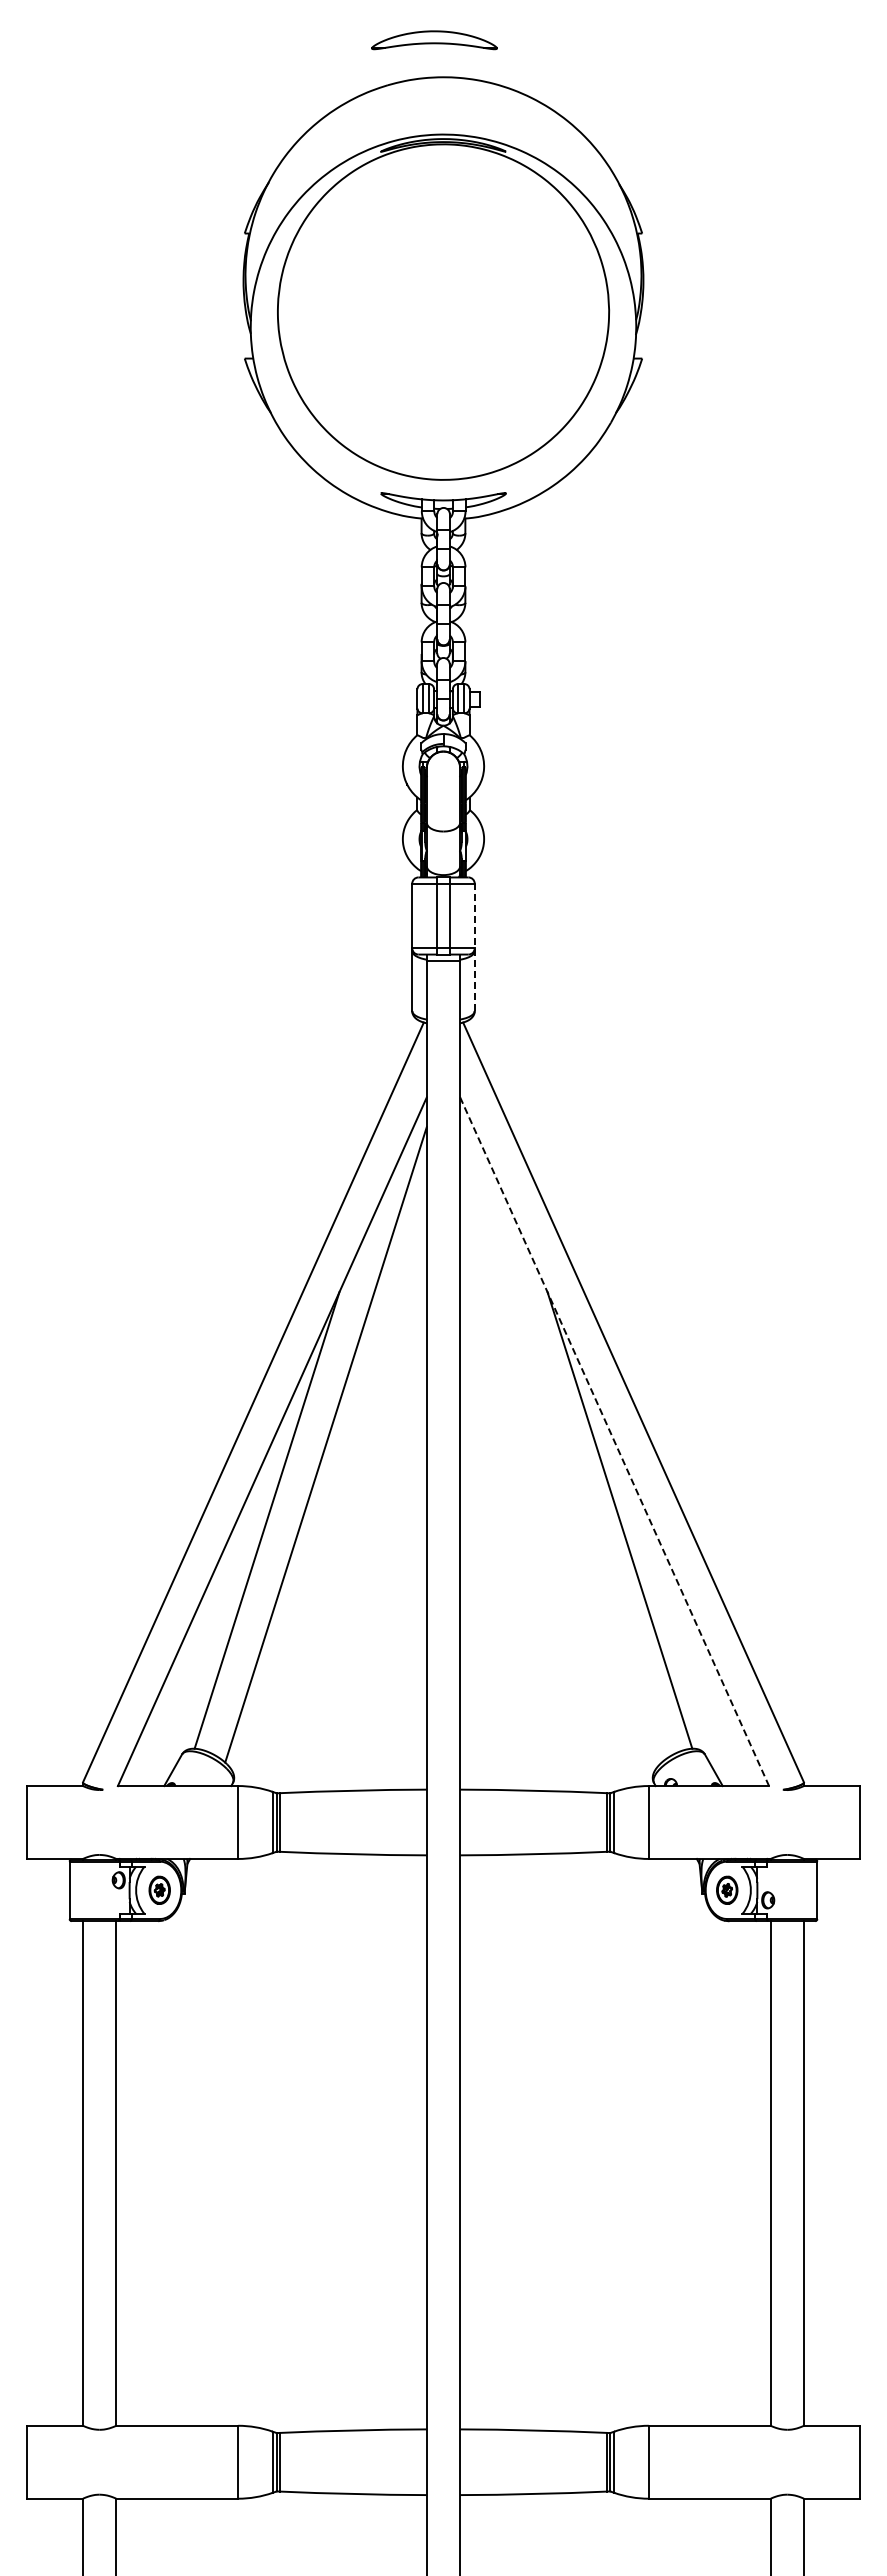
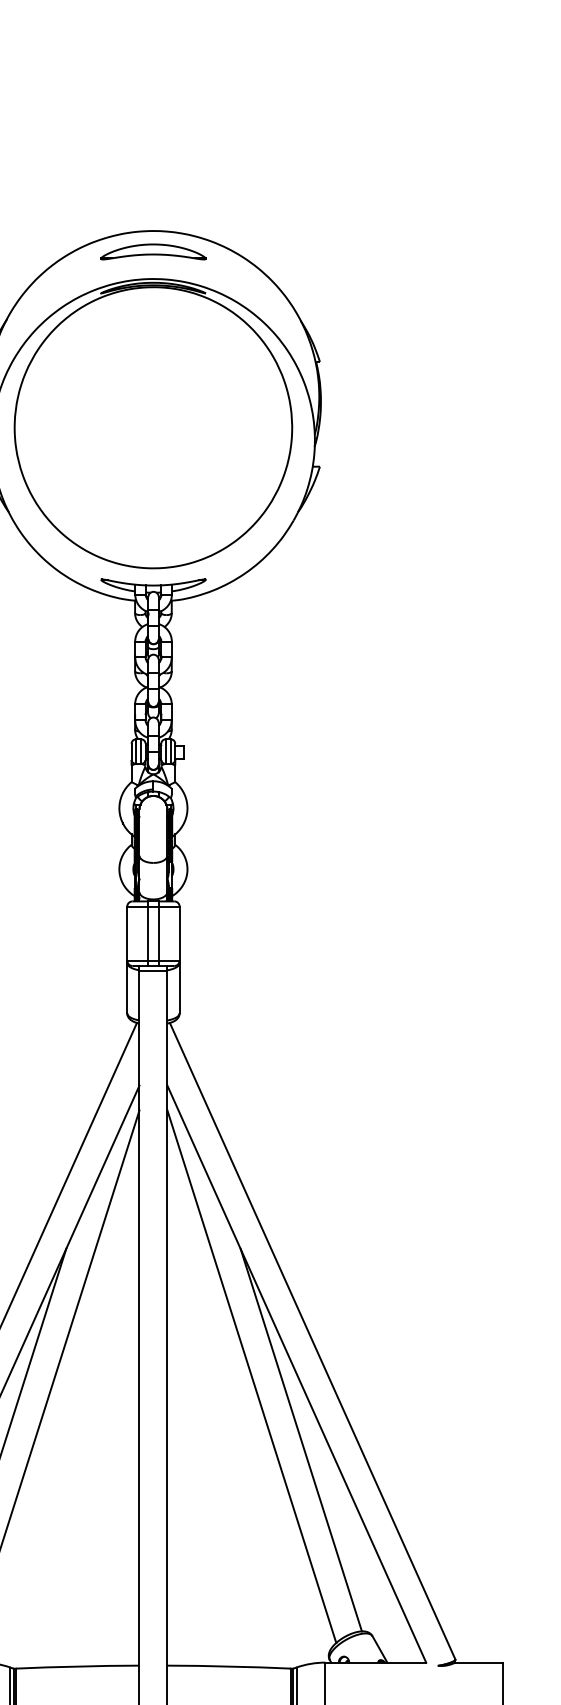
part: (434, 40) -> (153, 252), moved
line: (474, 947) -> (179, 960), dashed -> solid
line: (614, 1442) -> (296, 1374), dashed -> solid
line: (560, 1444) -> (251, 1376), added

